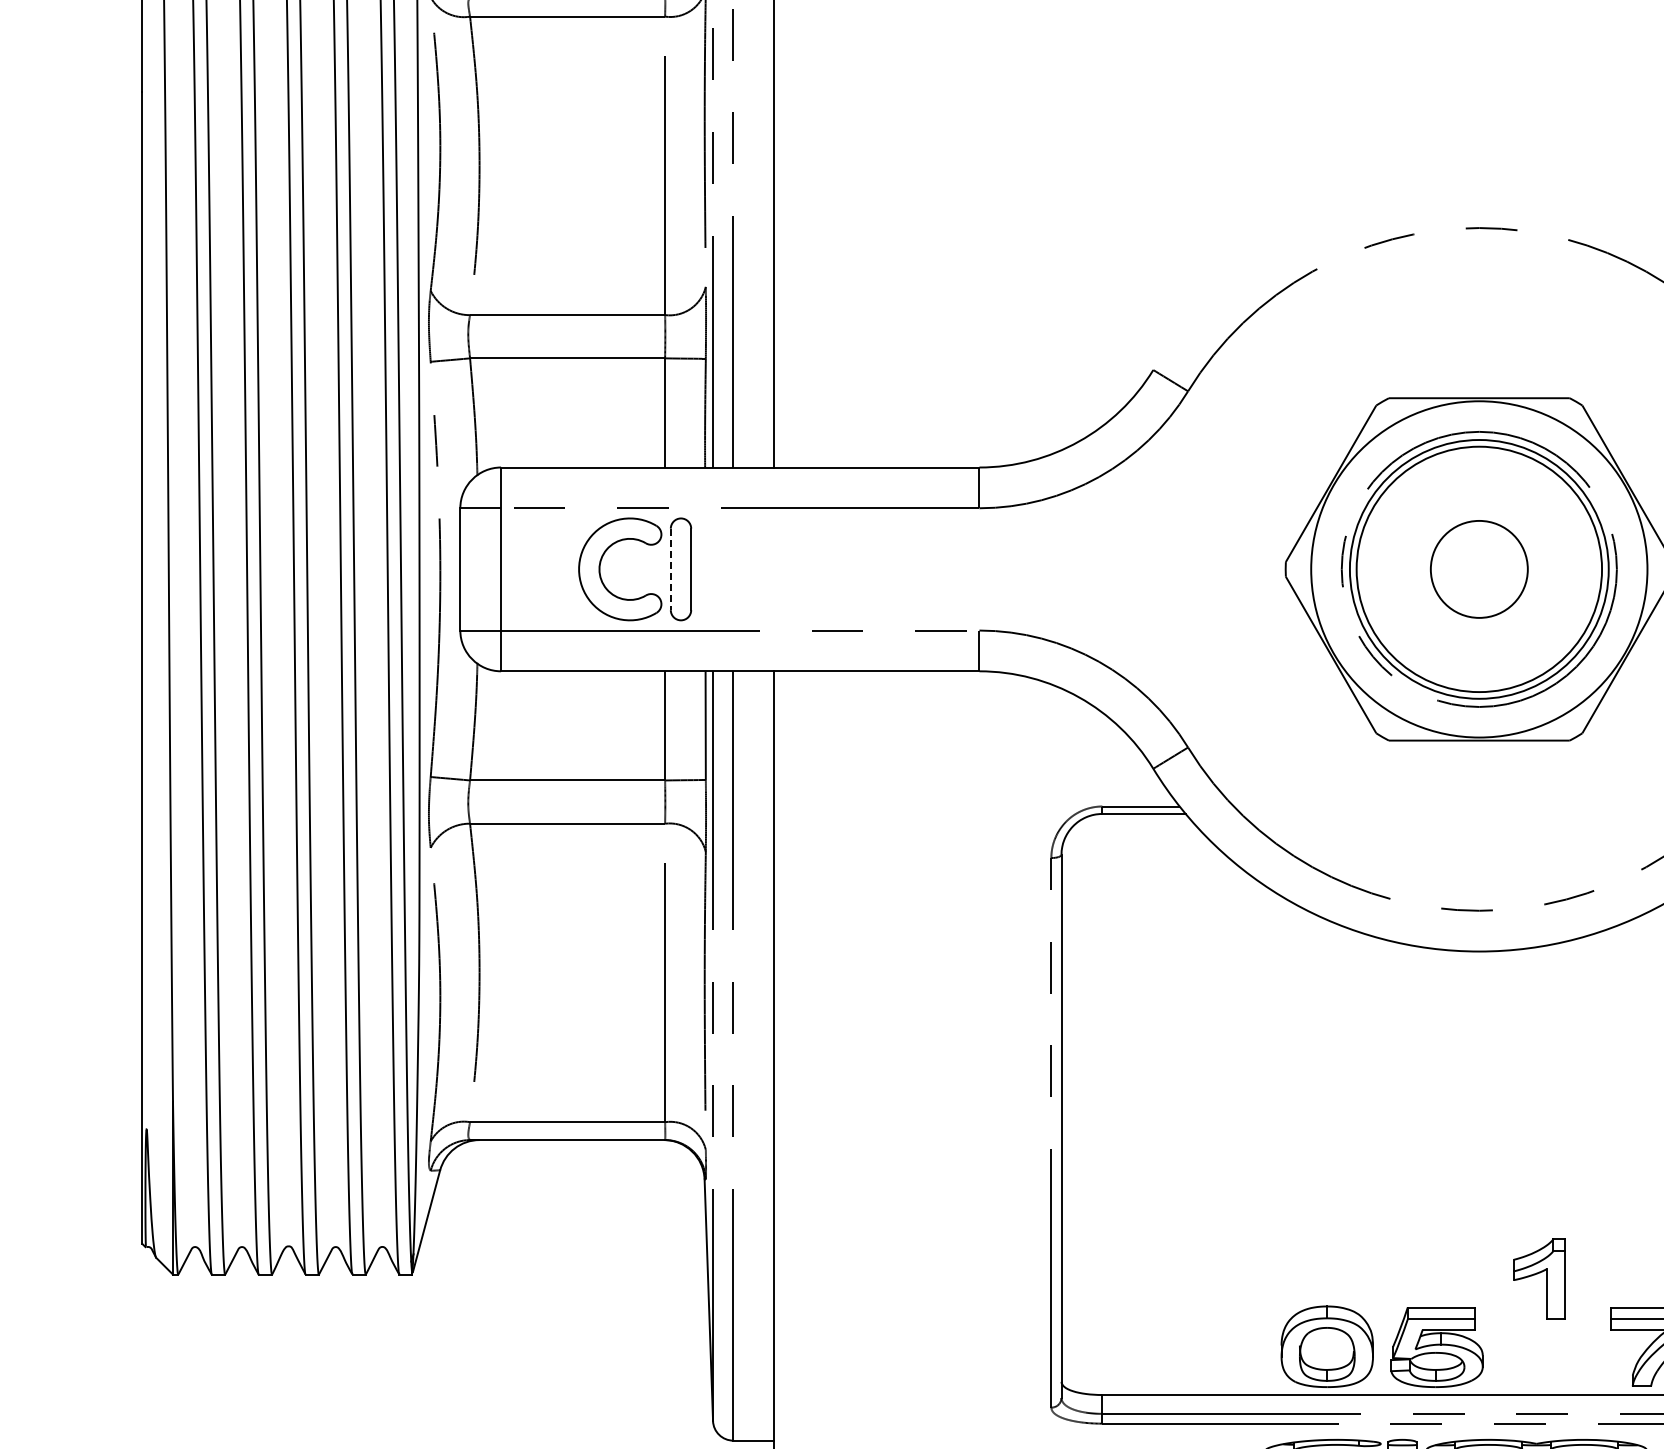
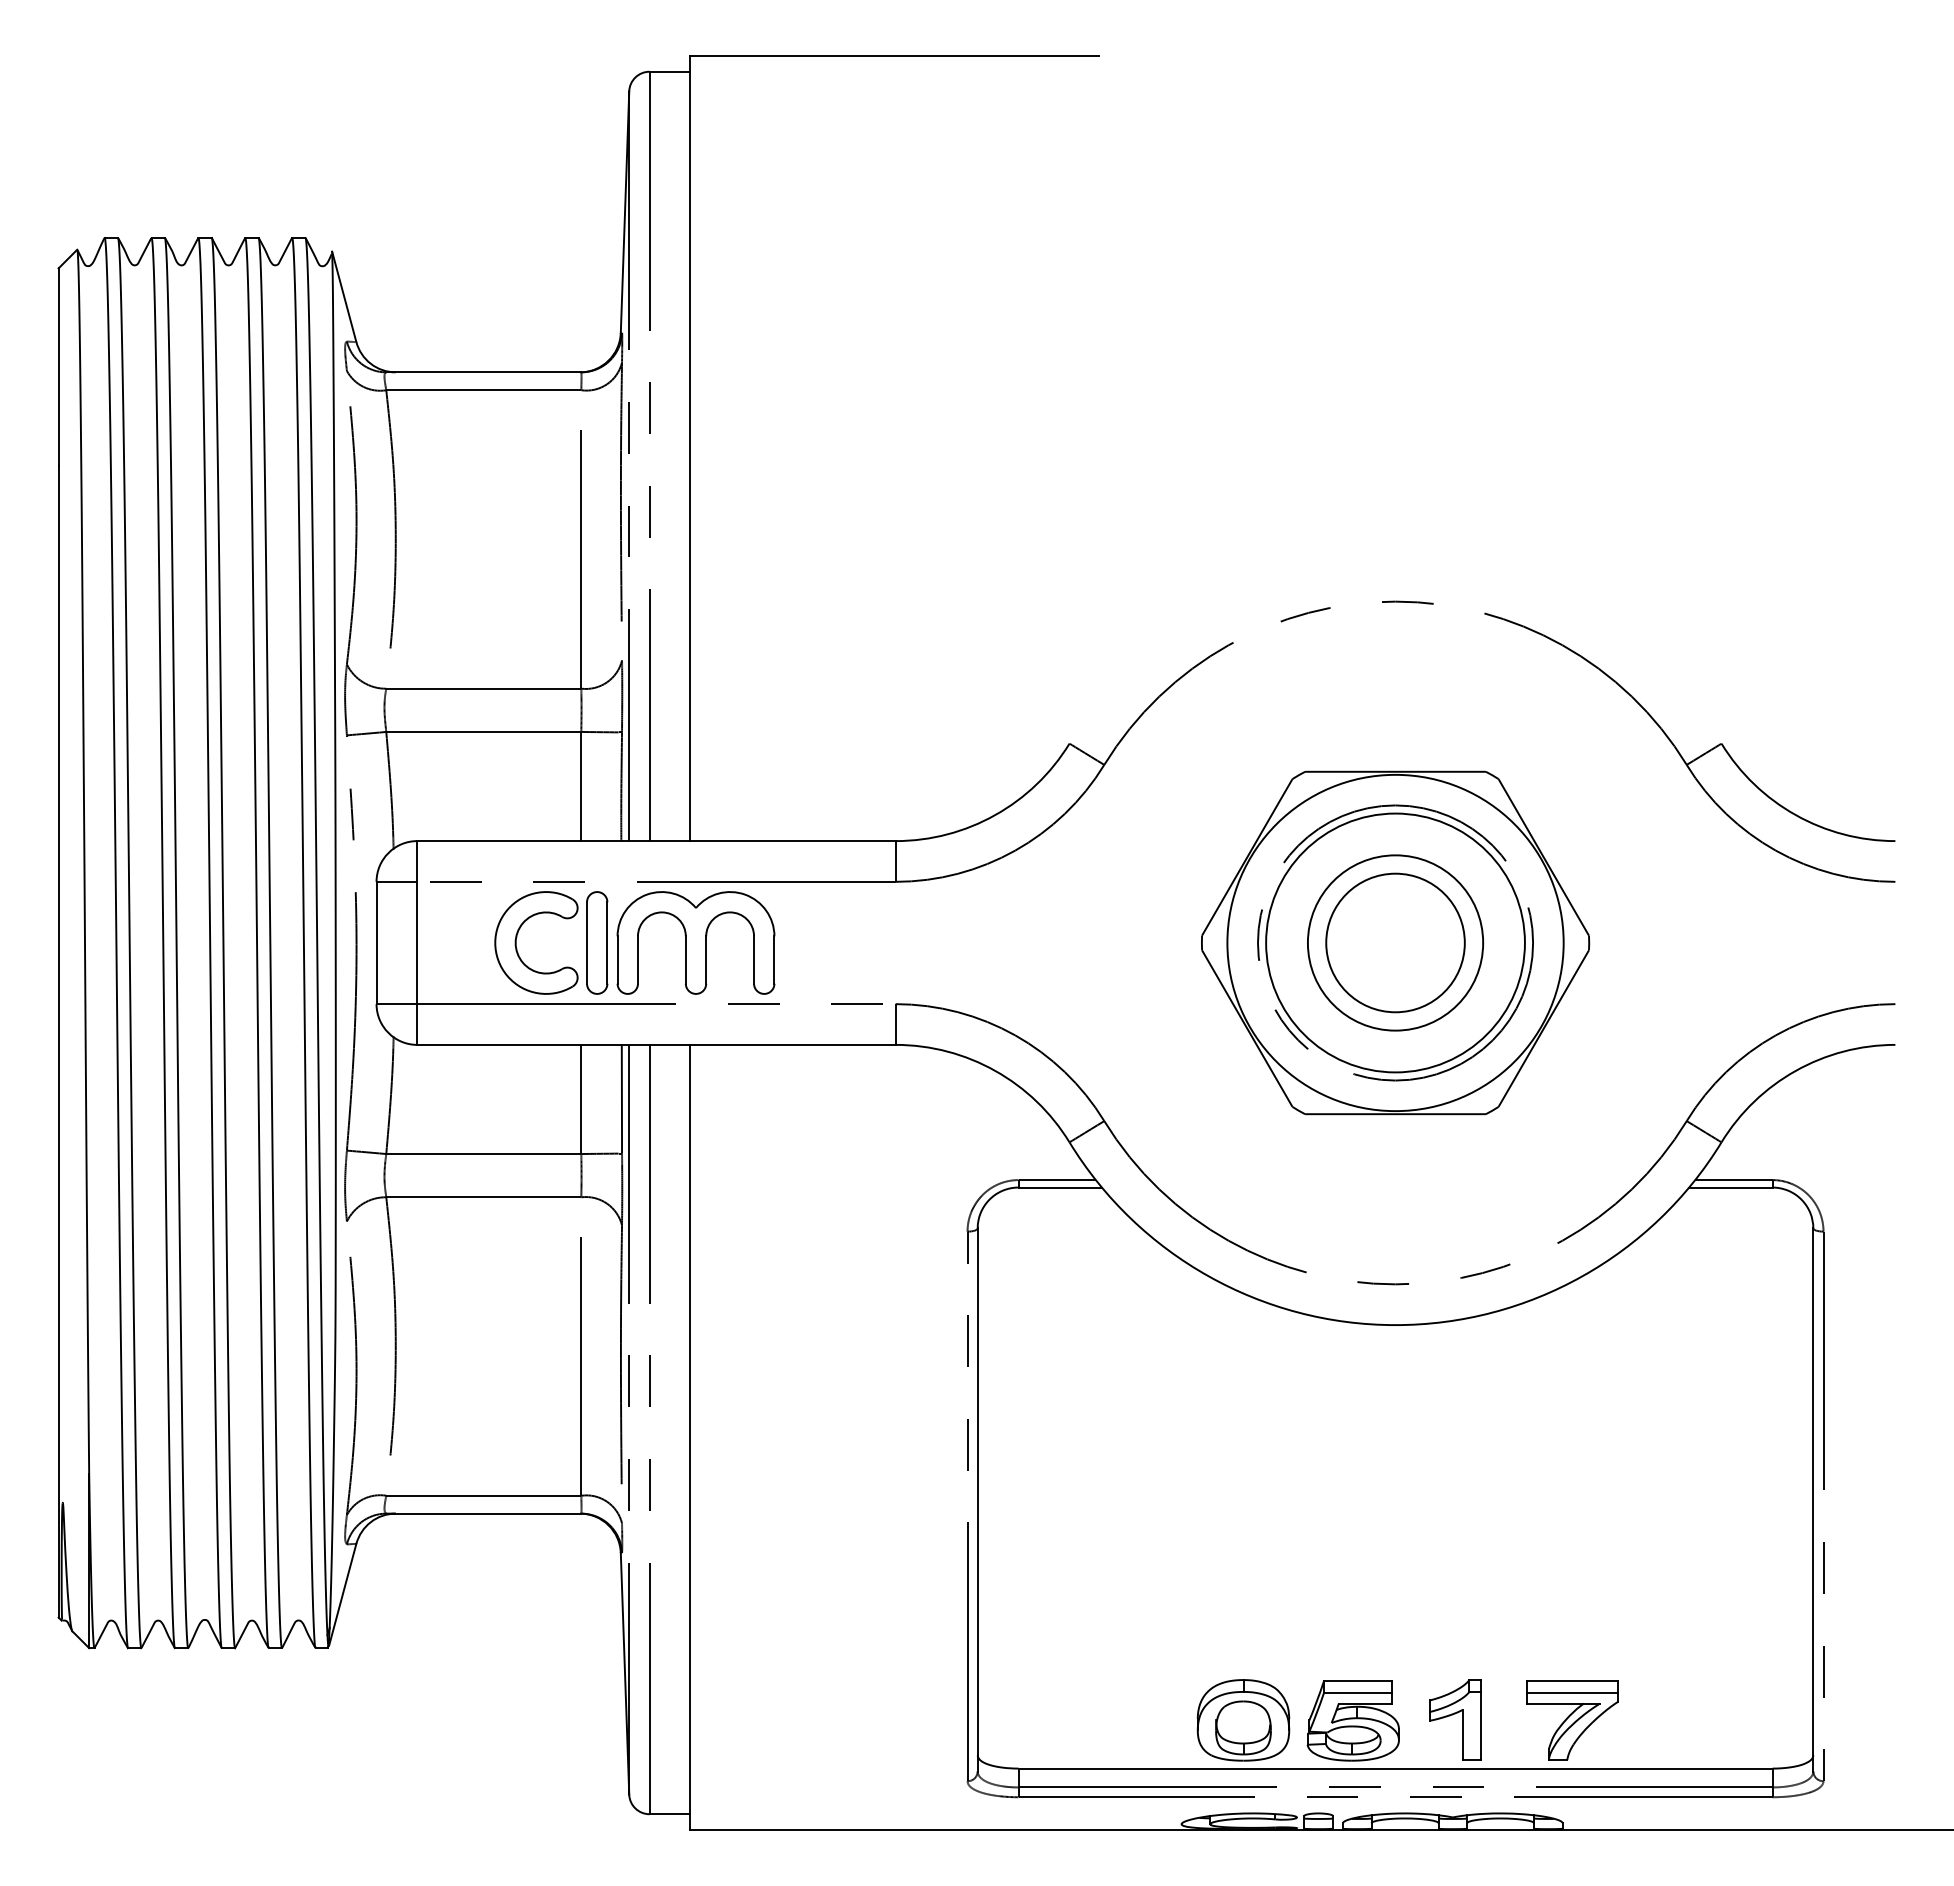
part: (779, 568) -> (695, 942), added
circle: (1479, 568) -> (1395, 942), size x0.71
circle: (1479, 568) -> (1395, 942), size x1.43
line: (671, 569) -> (587, 943), dashed -> solid
part: (1539, 1278) -> (1455, 1719), moved

